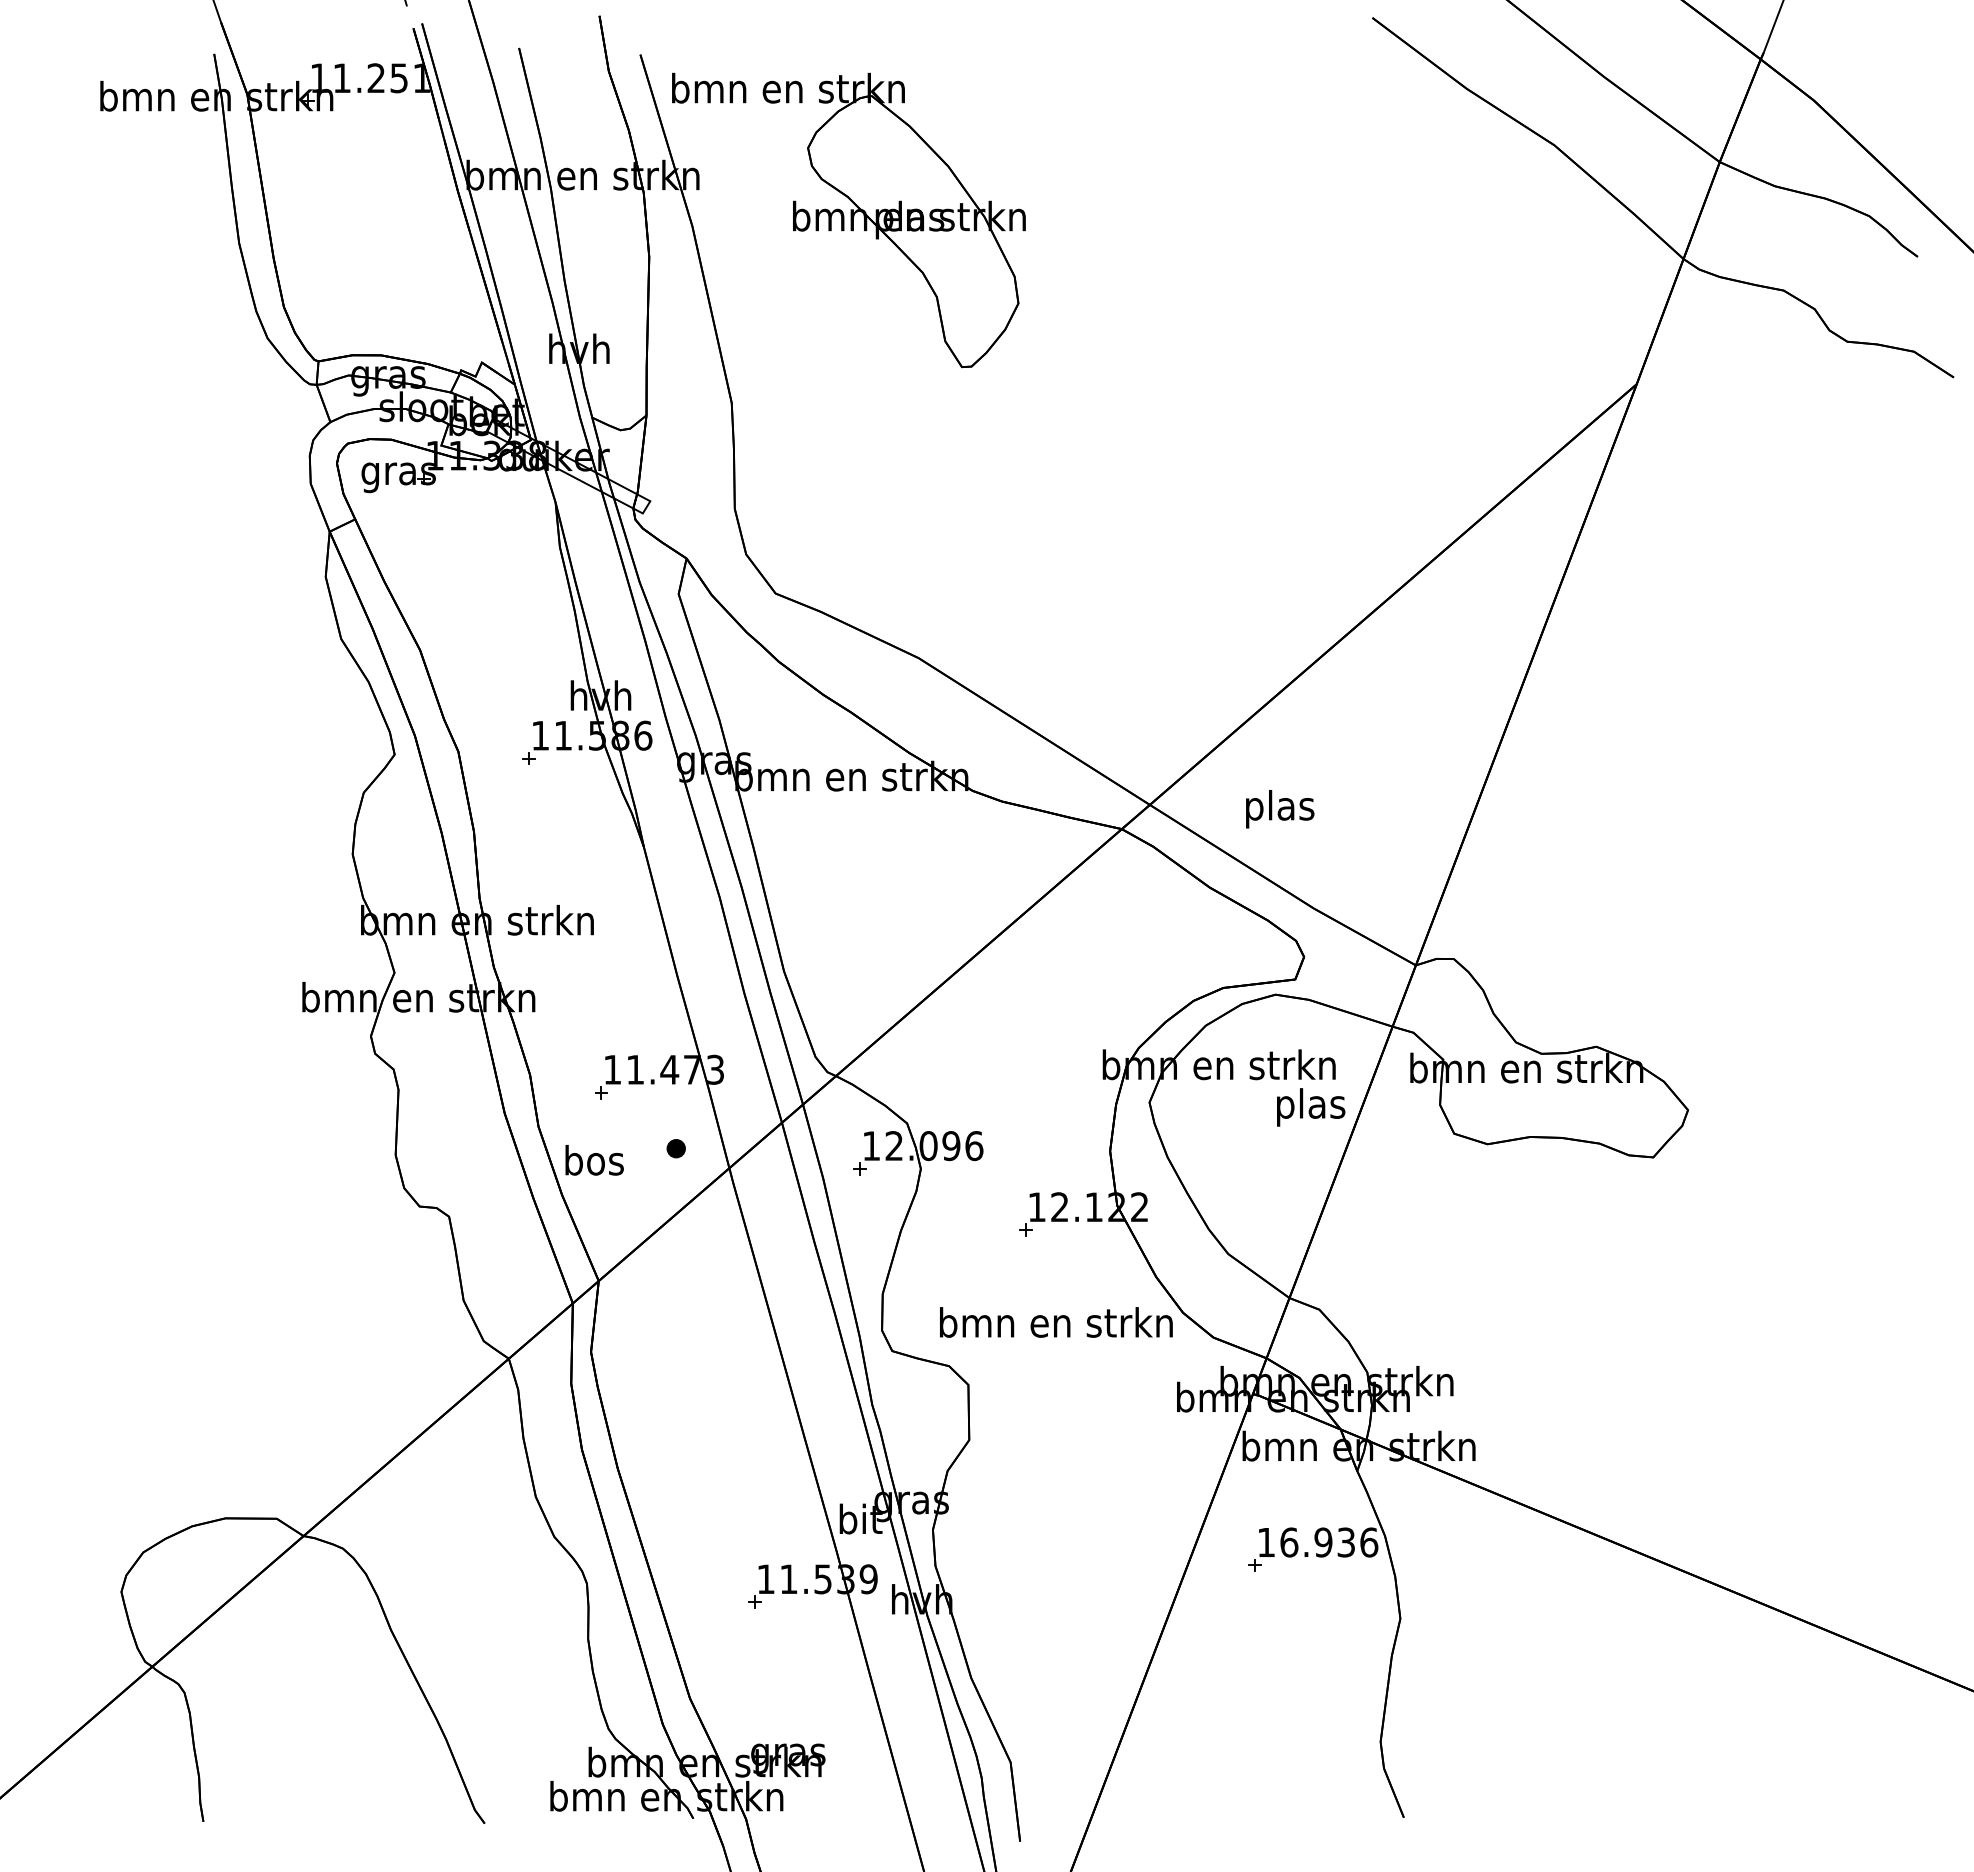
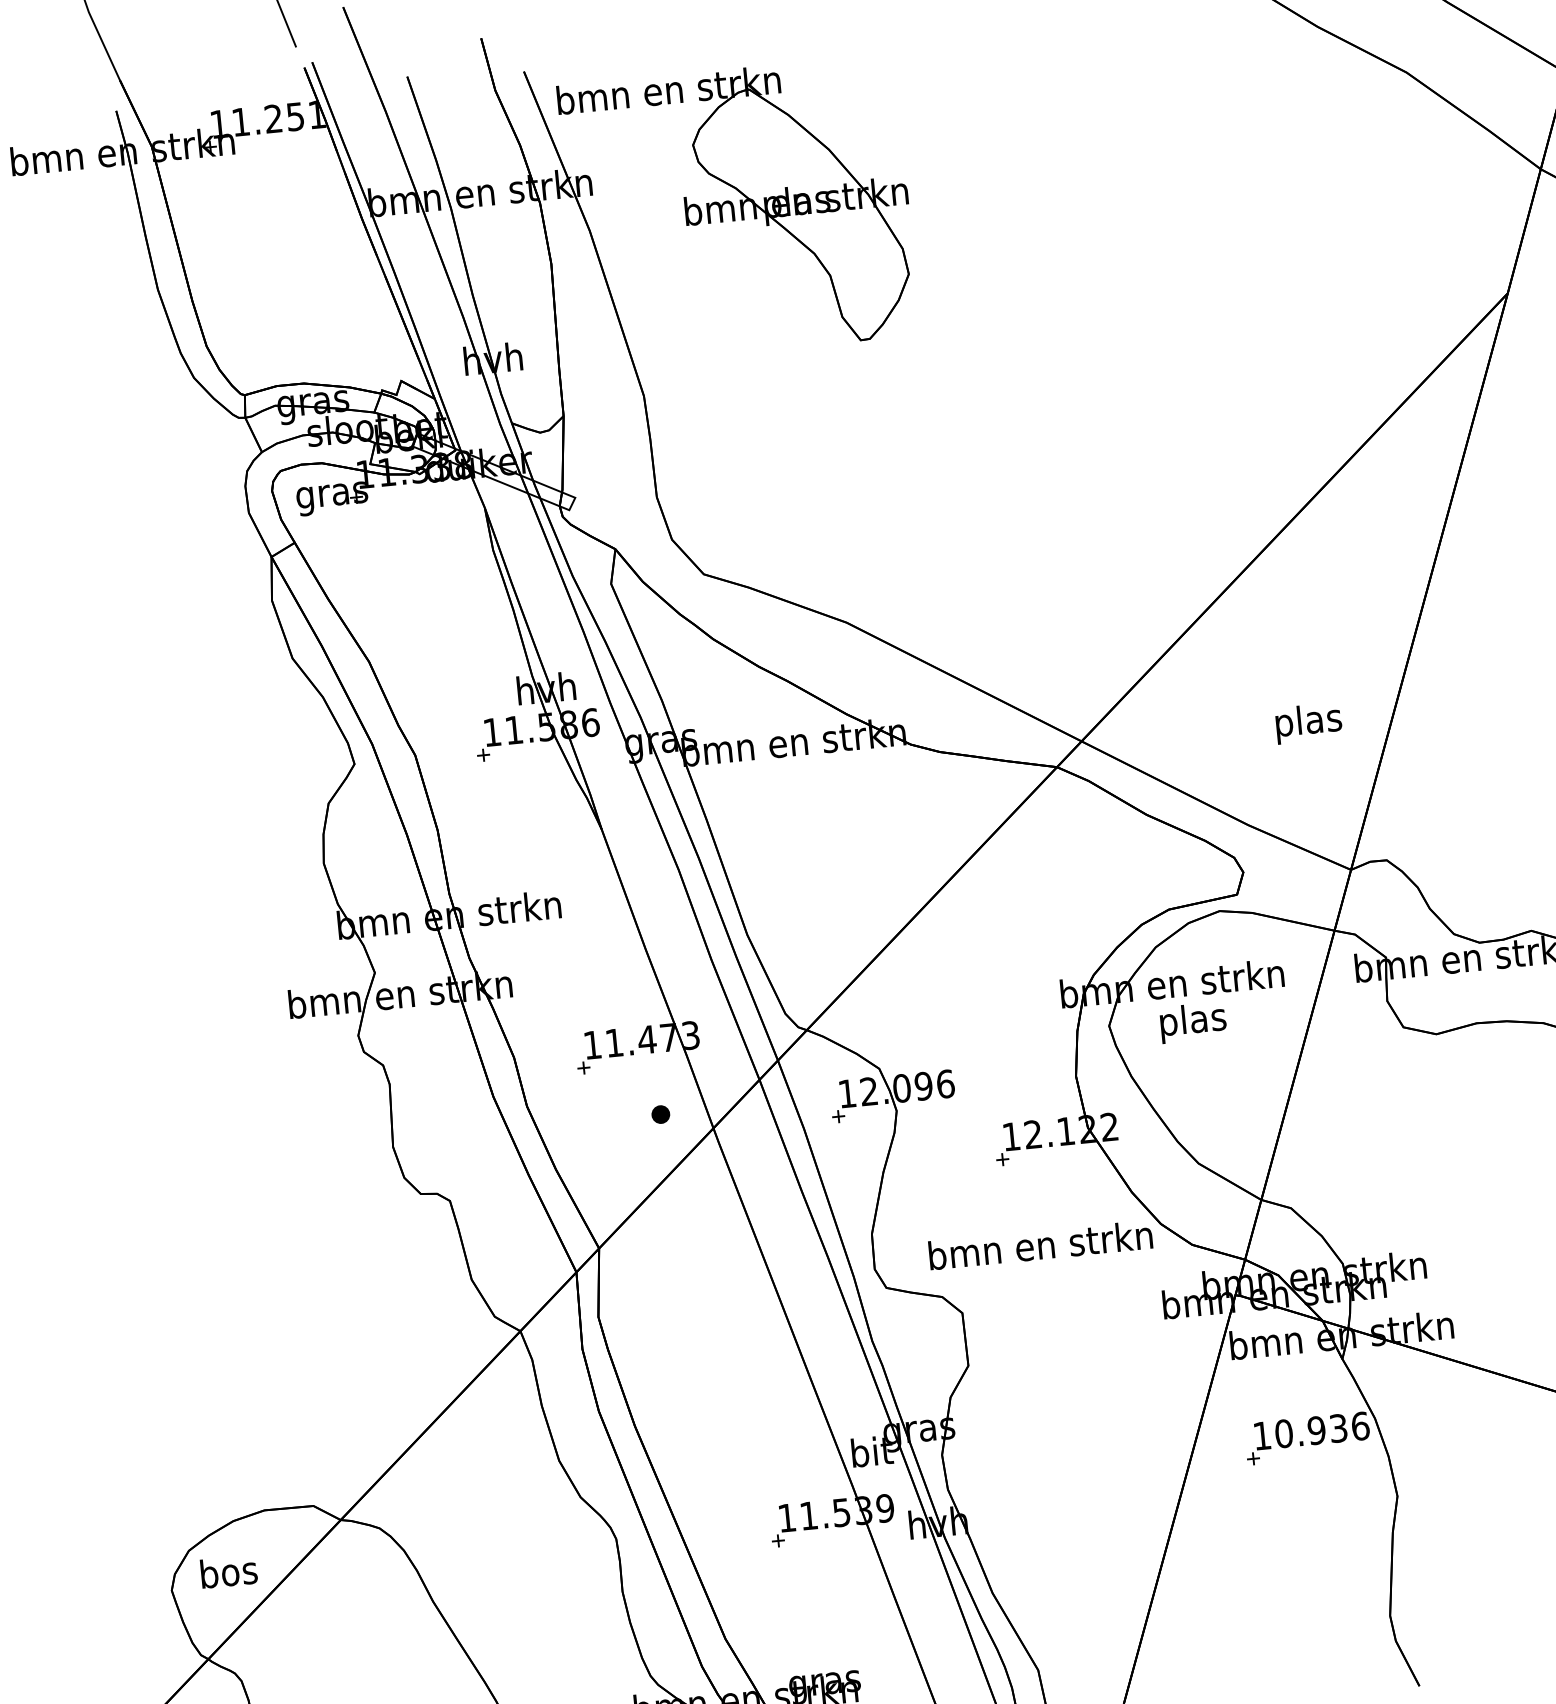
text: (1280, 809) -> (1309, 723), moved
text: (1311, 1107) -> (1193, 1022), moved
text: (594, 1160) -> (228, 1571), moved
text: (1289, 1542) -> (1284, 1433), 16.936 -> 10.936

